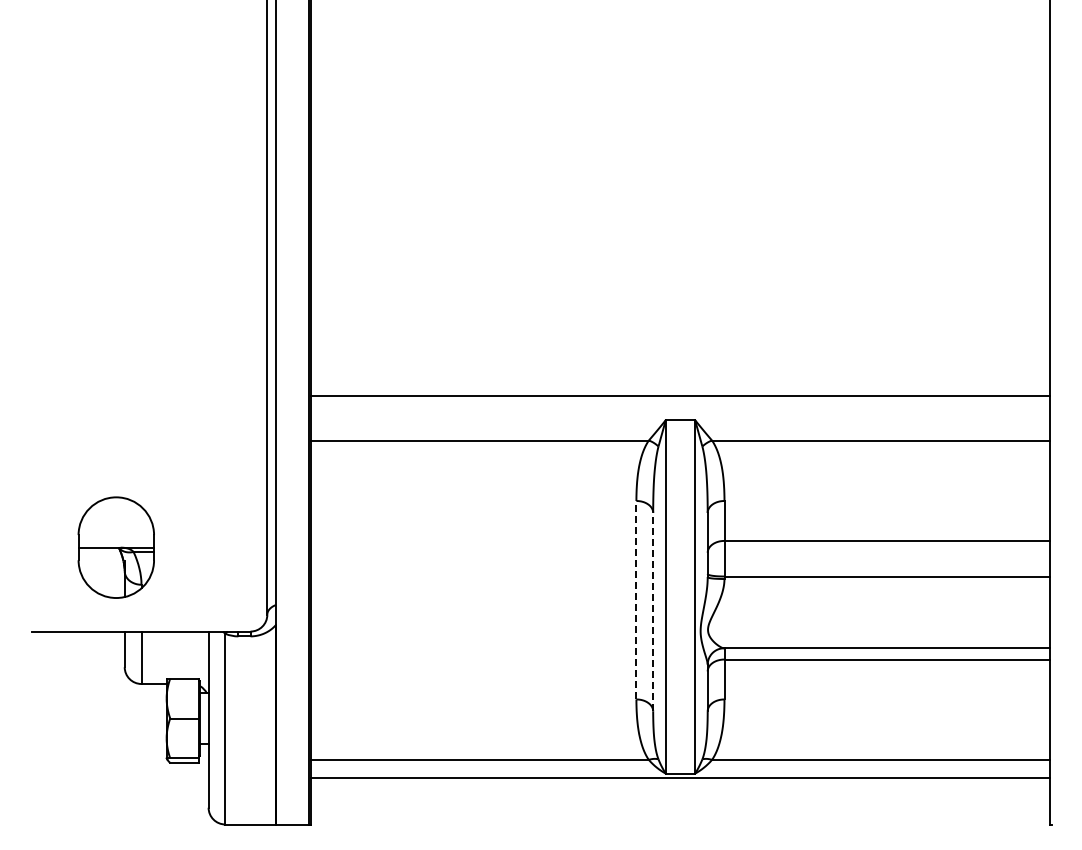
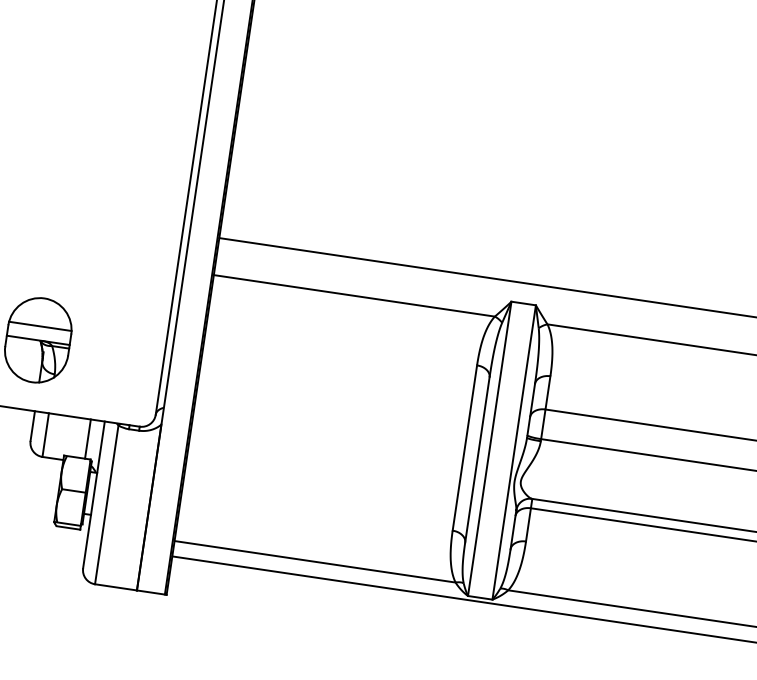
line: (115, 530) -> (39, 325), added
line: (636, 599) -> (465, 447), dashed -> solid
line: (653, 611) -> (477, 459), dashed -> solid
line: (191, 654) -> (87, 438), added

